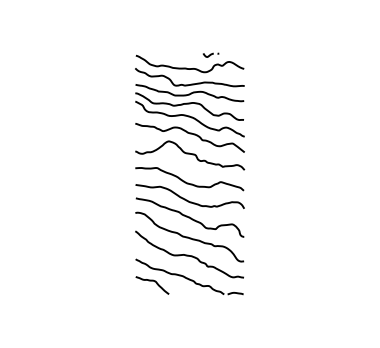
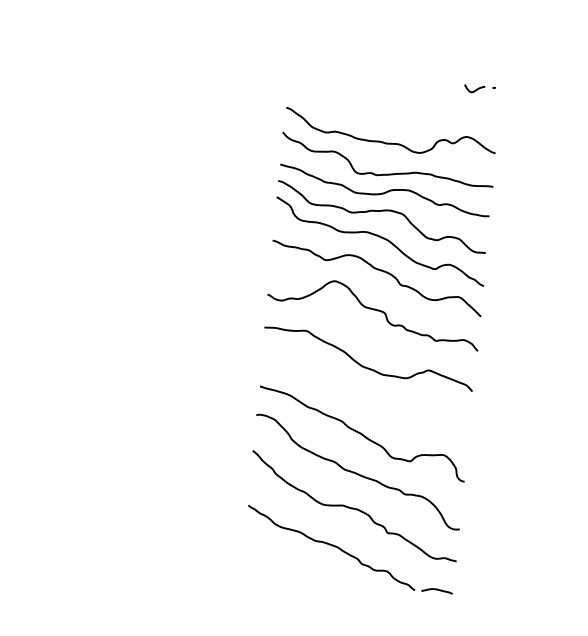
part: (210, 54) -> (478, 87), moved
curve: (187, 199) -> (360, 398), removed
curve: (154, 282) -> (280, 554), removed

